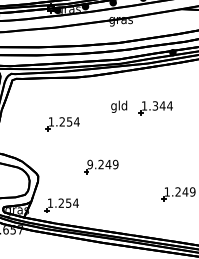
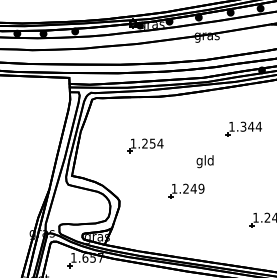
text: (118, 106) -> (204, 161), moved
text: (90, 164) -> (174, 188), 9.249 -> 1.249
part: (61, 204) -> (144, 231), removed

